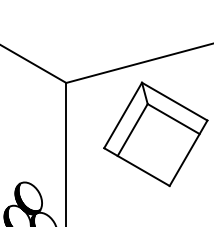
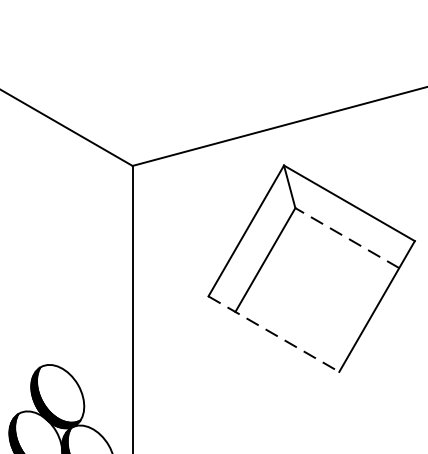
line: (173, 119) -> (346, 238), solid -> dashed
line: (136, 167) -> (272, 334), solid -> dashed

